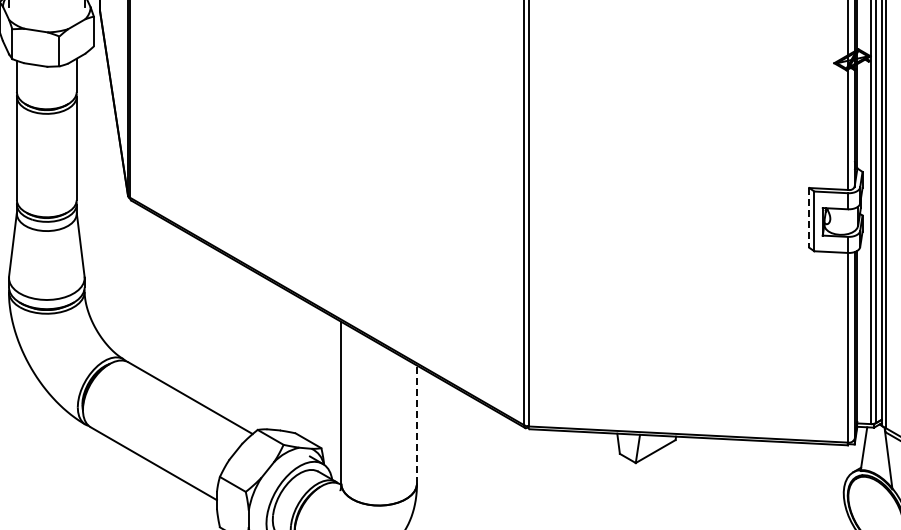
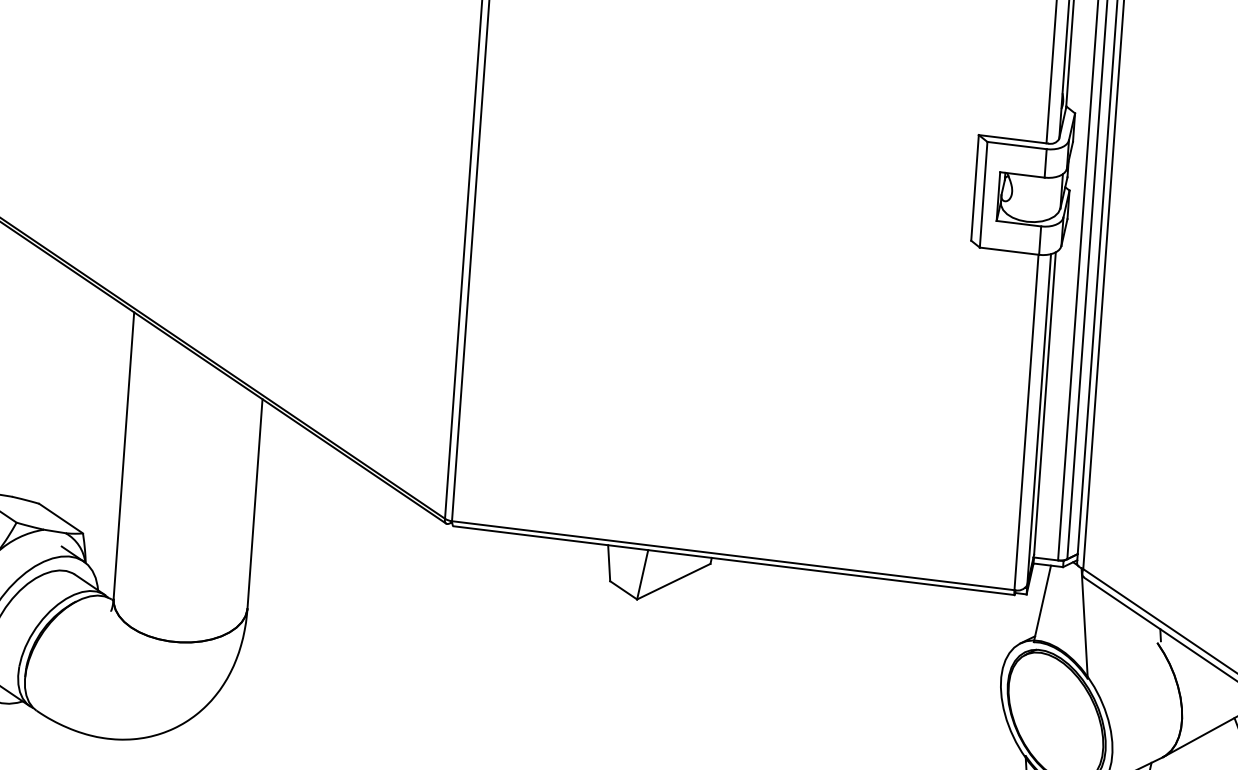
line: (809, 217) -> (975, 187), dashed -> solid
line: (416, 424) -> (254, 503), dashed -> solid

